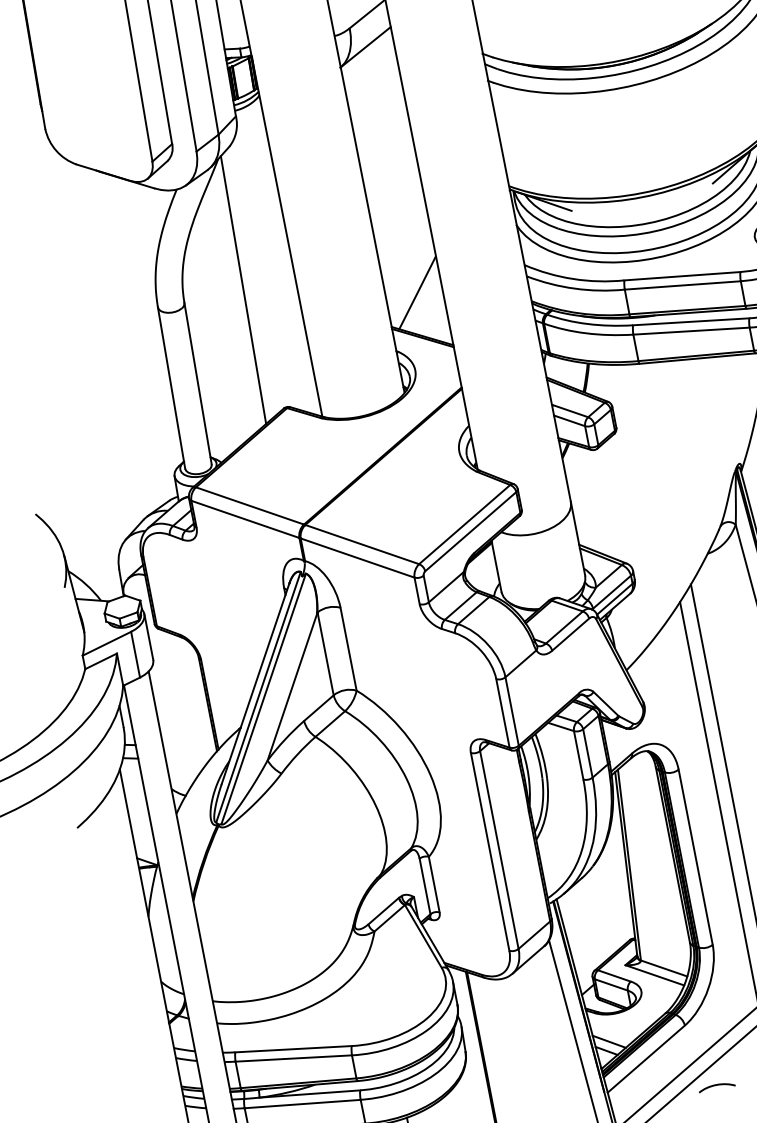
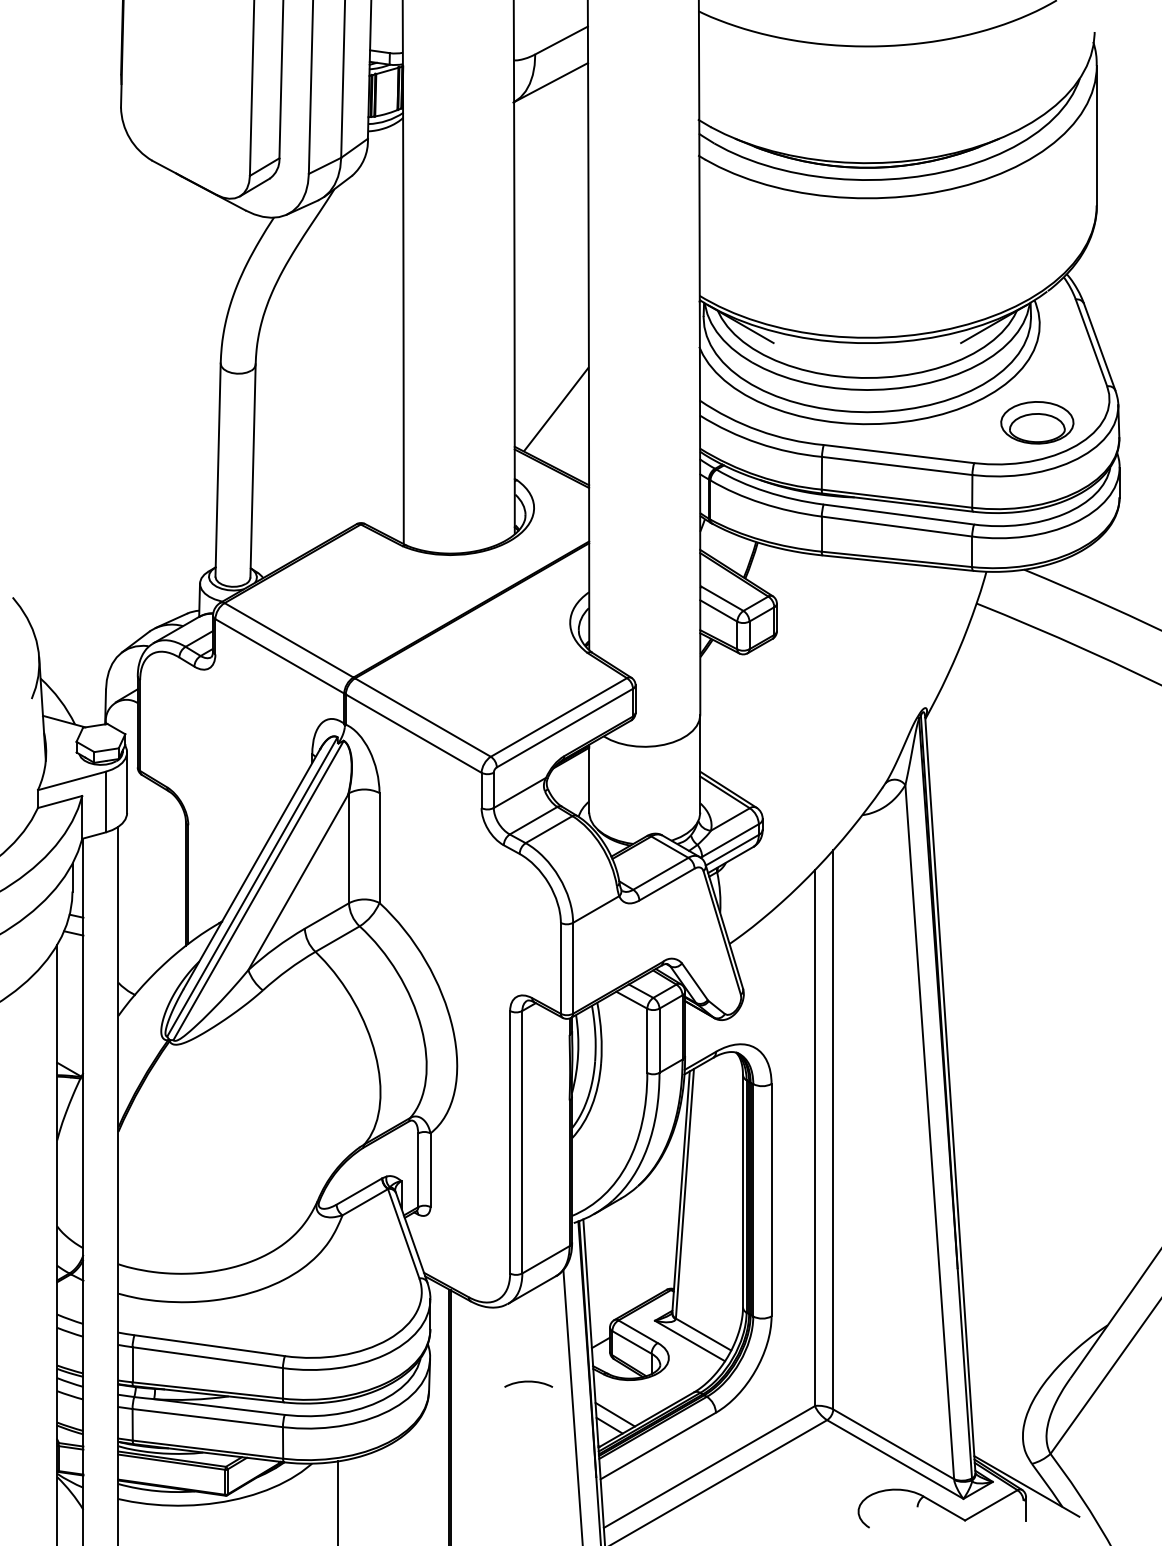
line: (243, 289) -> (334, 362), removed
curve: (716, 1085) -> (528, 1382), moved

